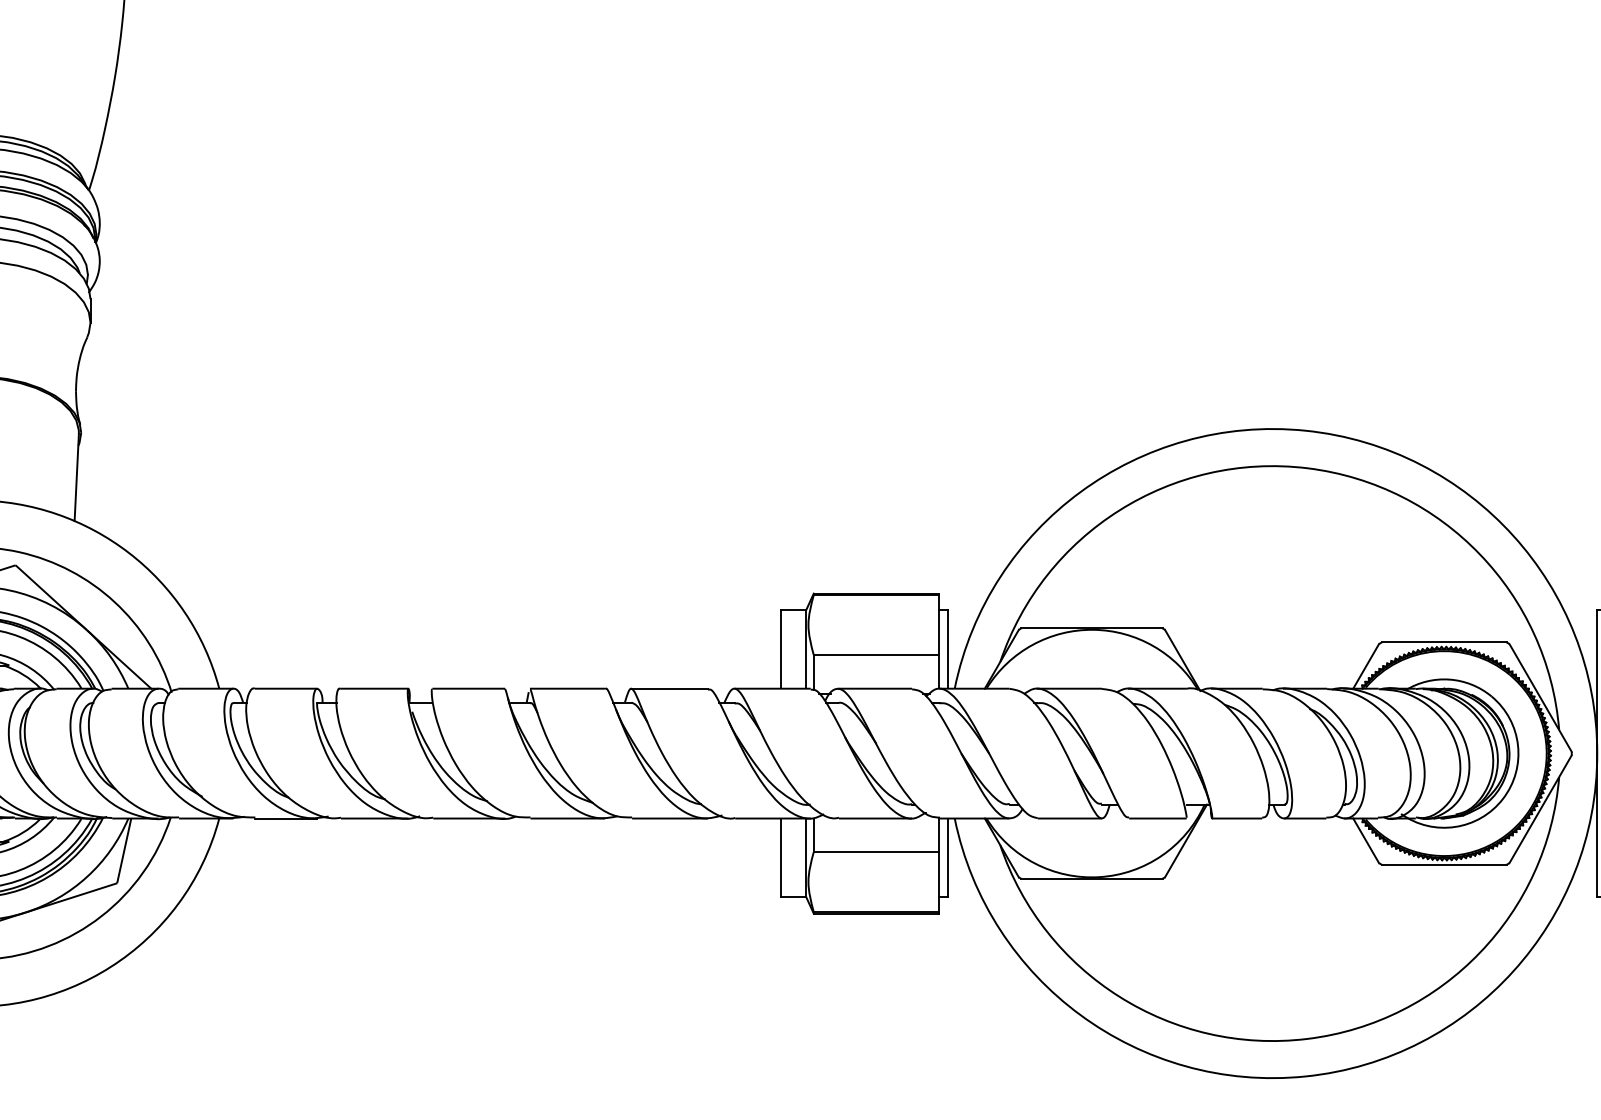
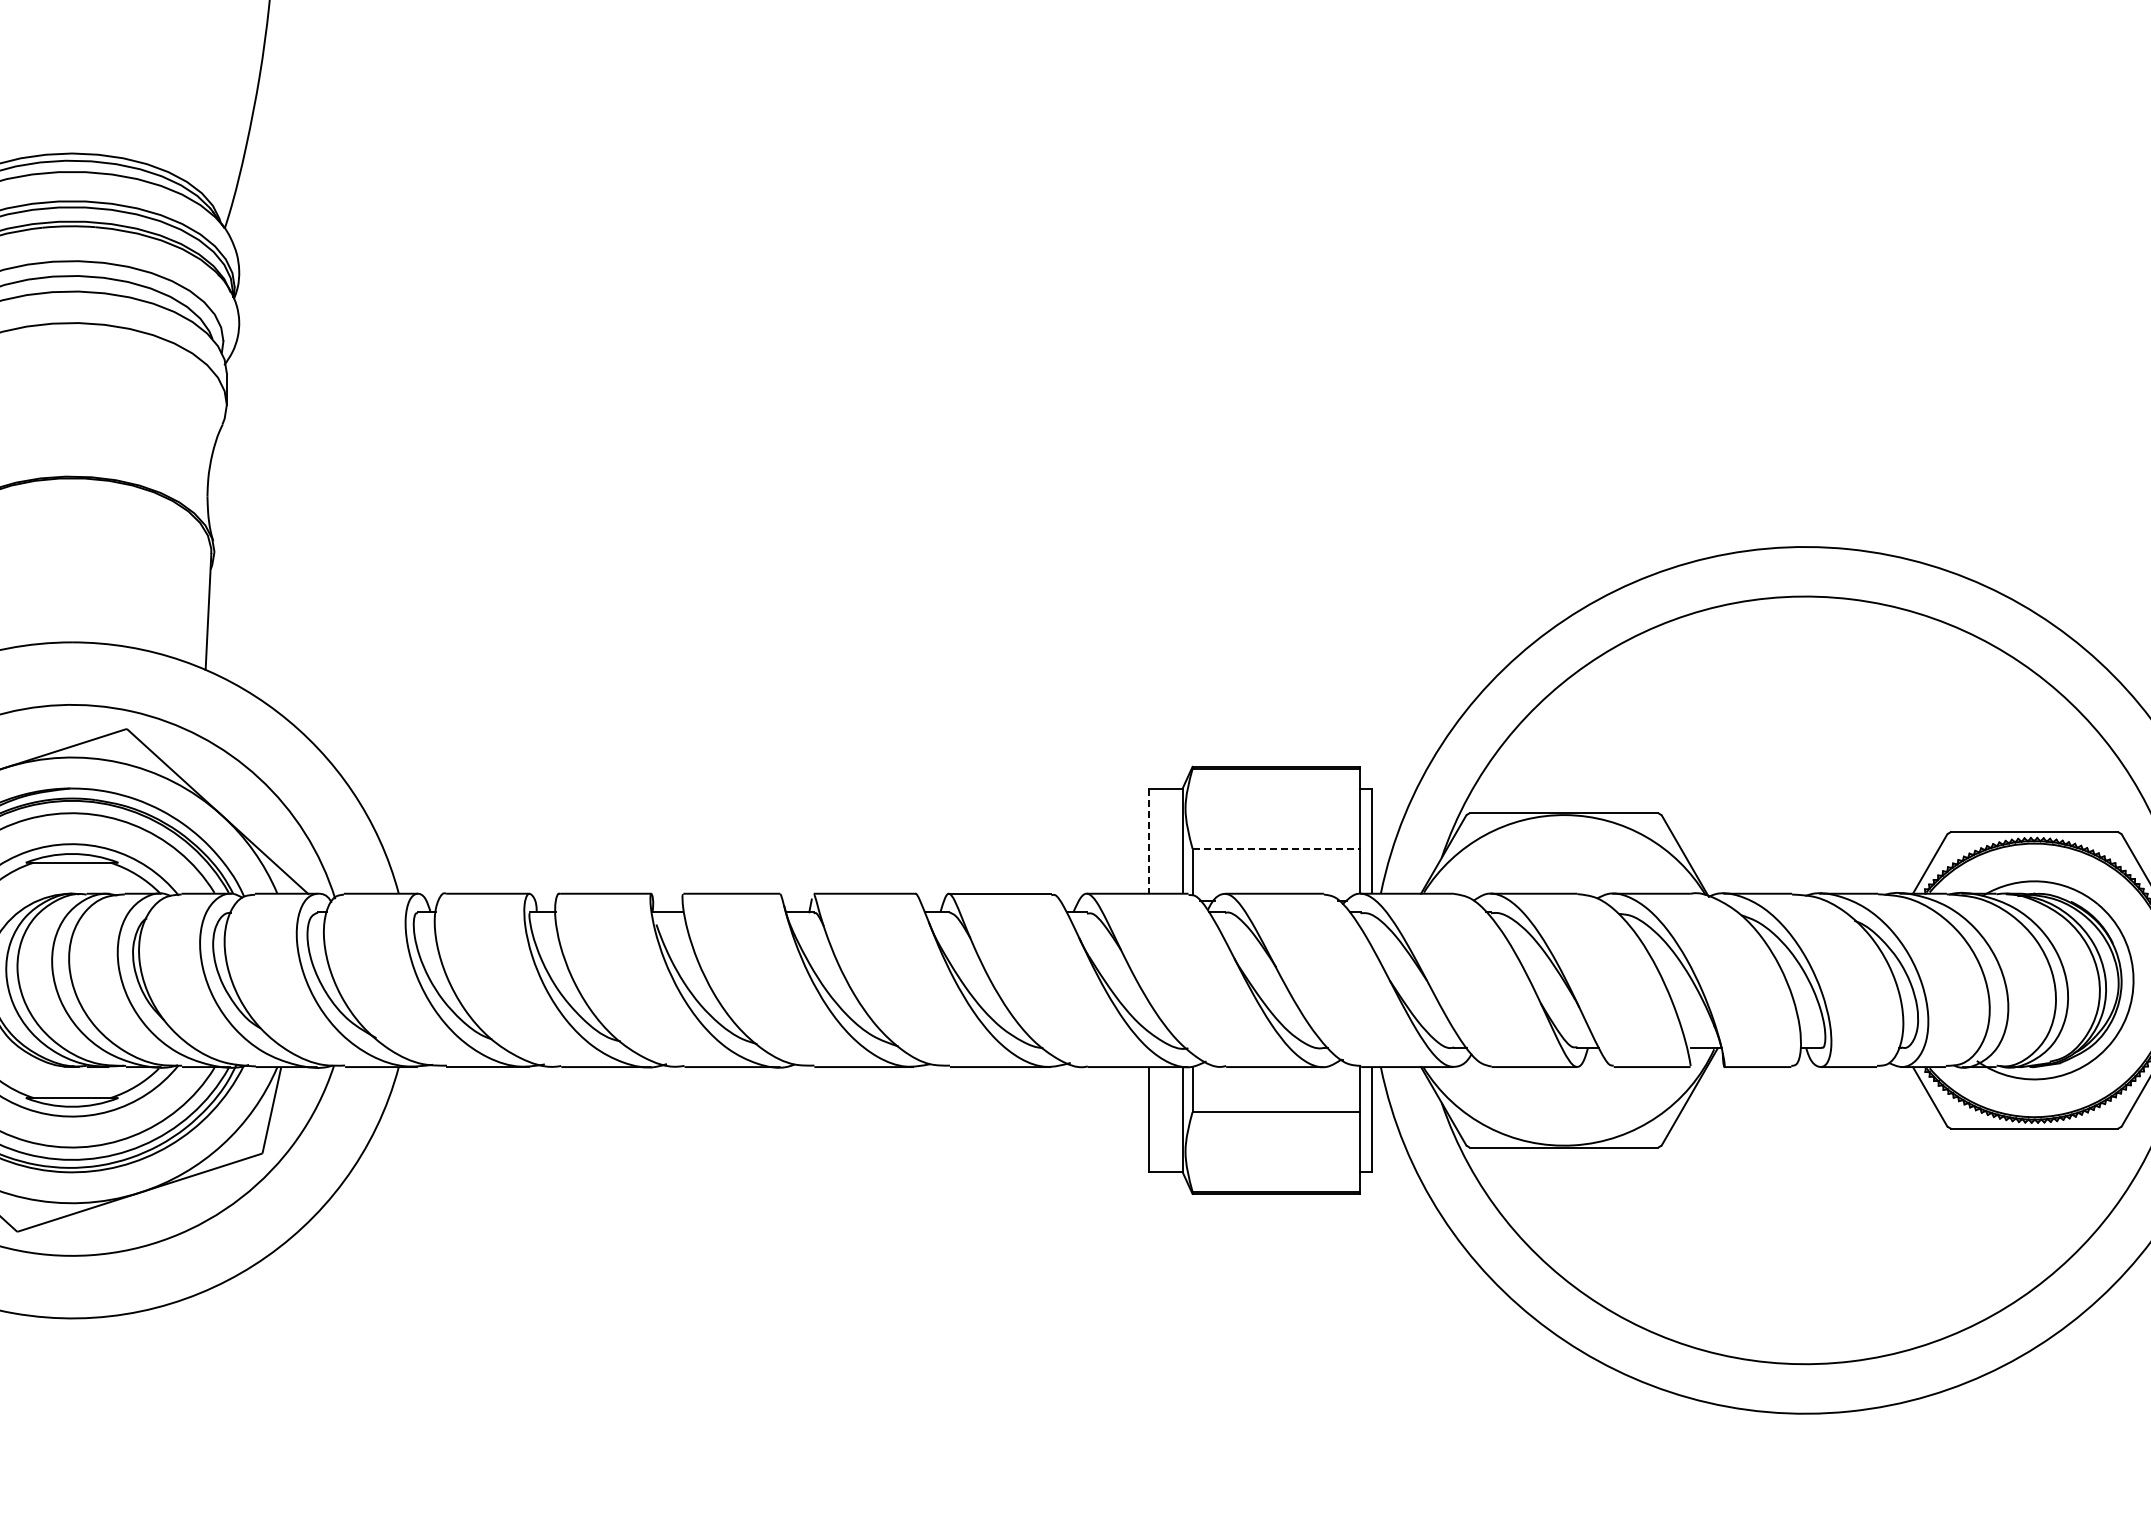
line: (781, 649) -> (1149, 841), solid -> dashed
line: (876, 654) -> (1276, 848), solid -> dashed

